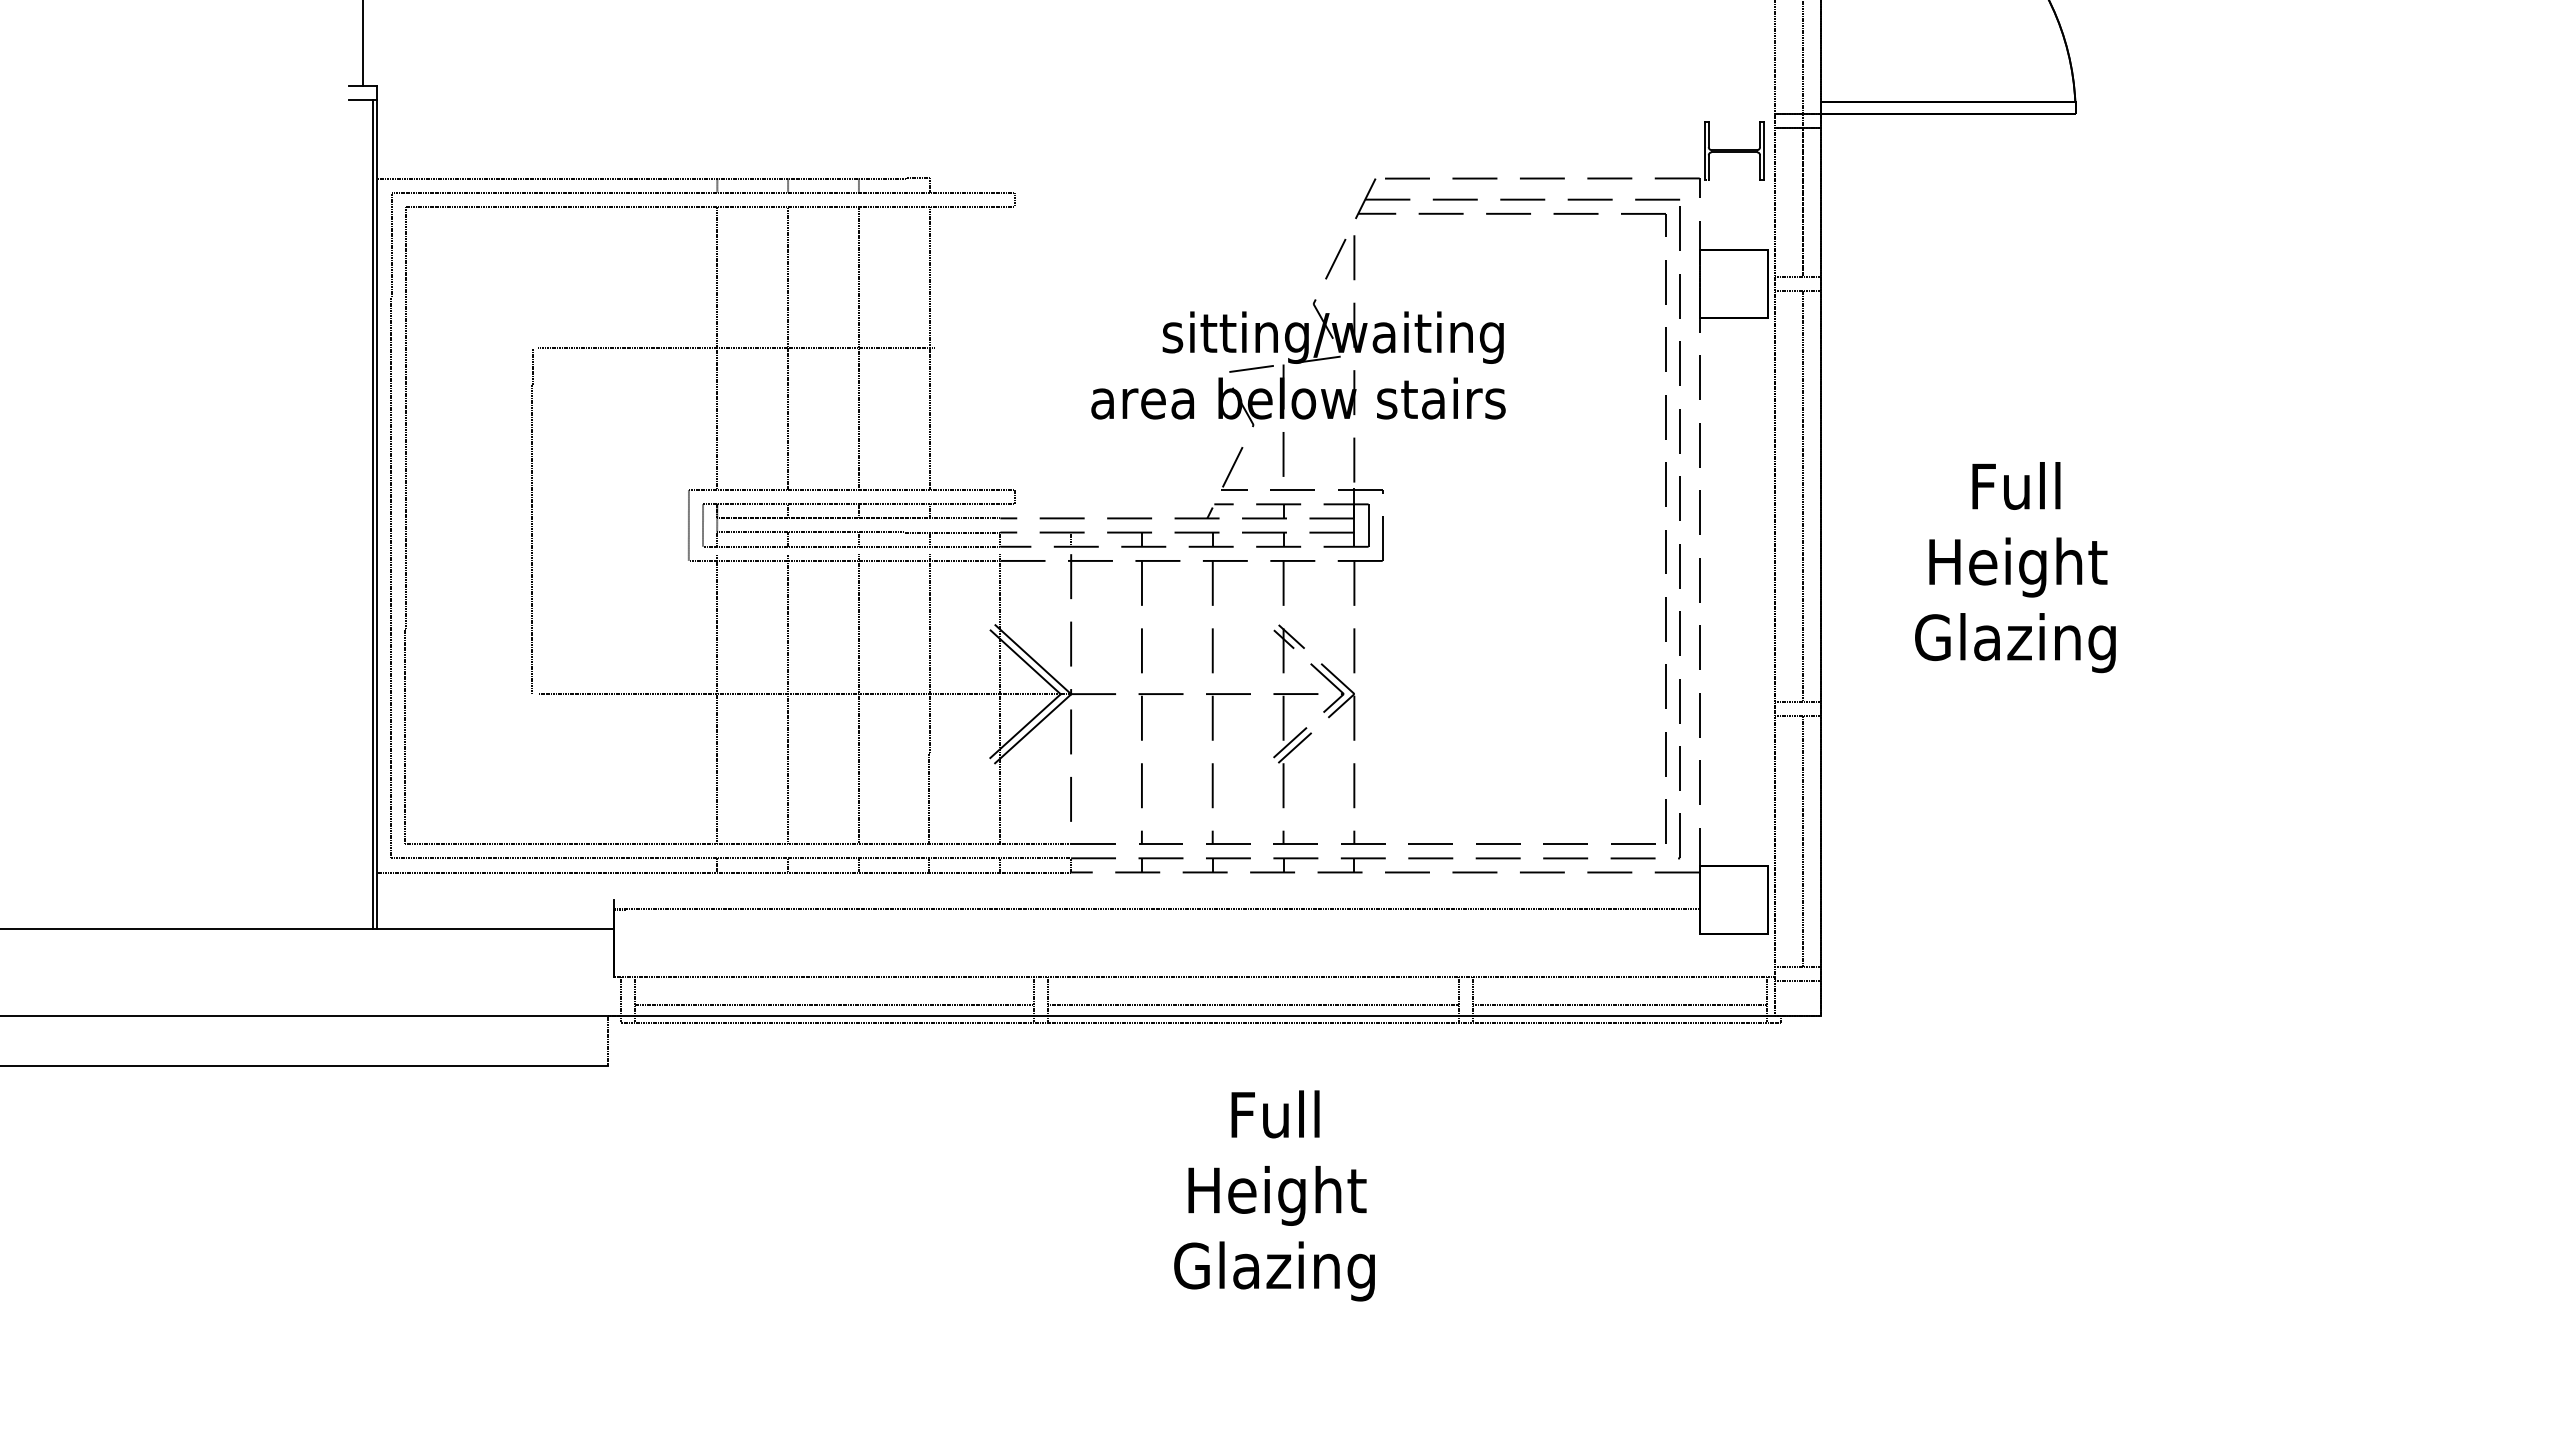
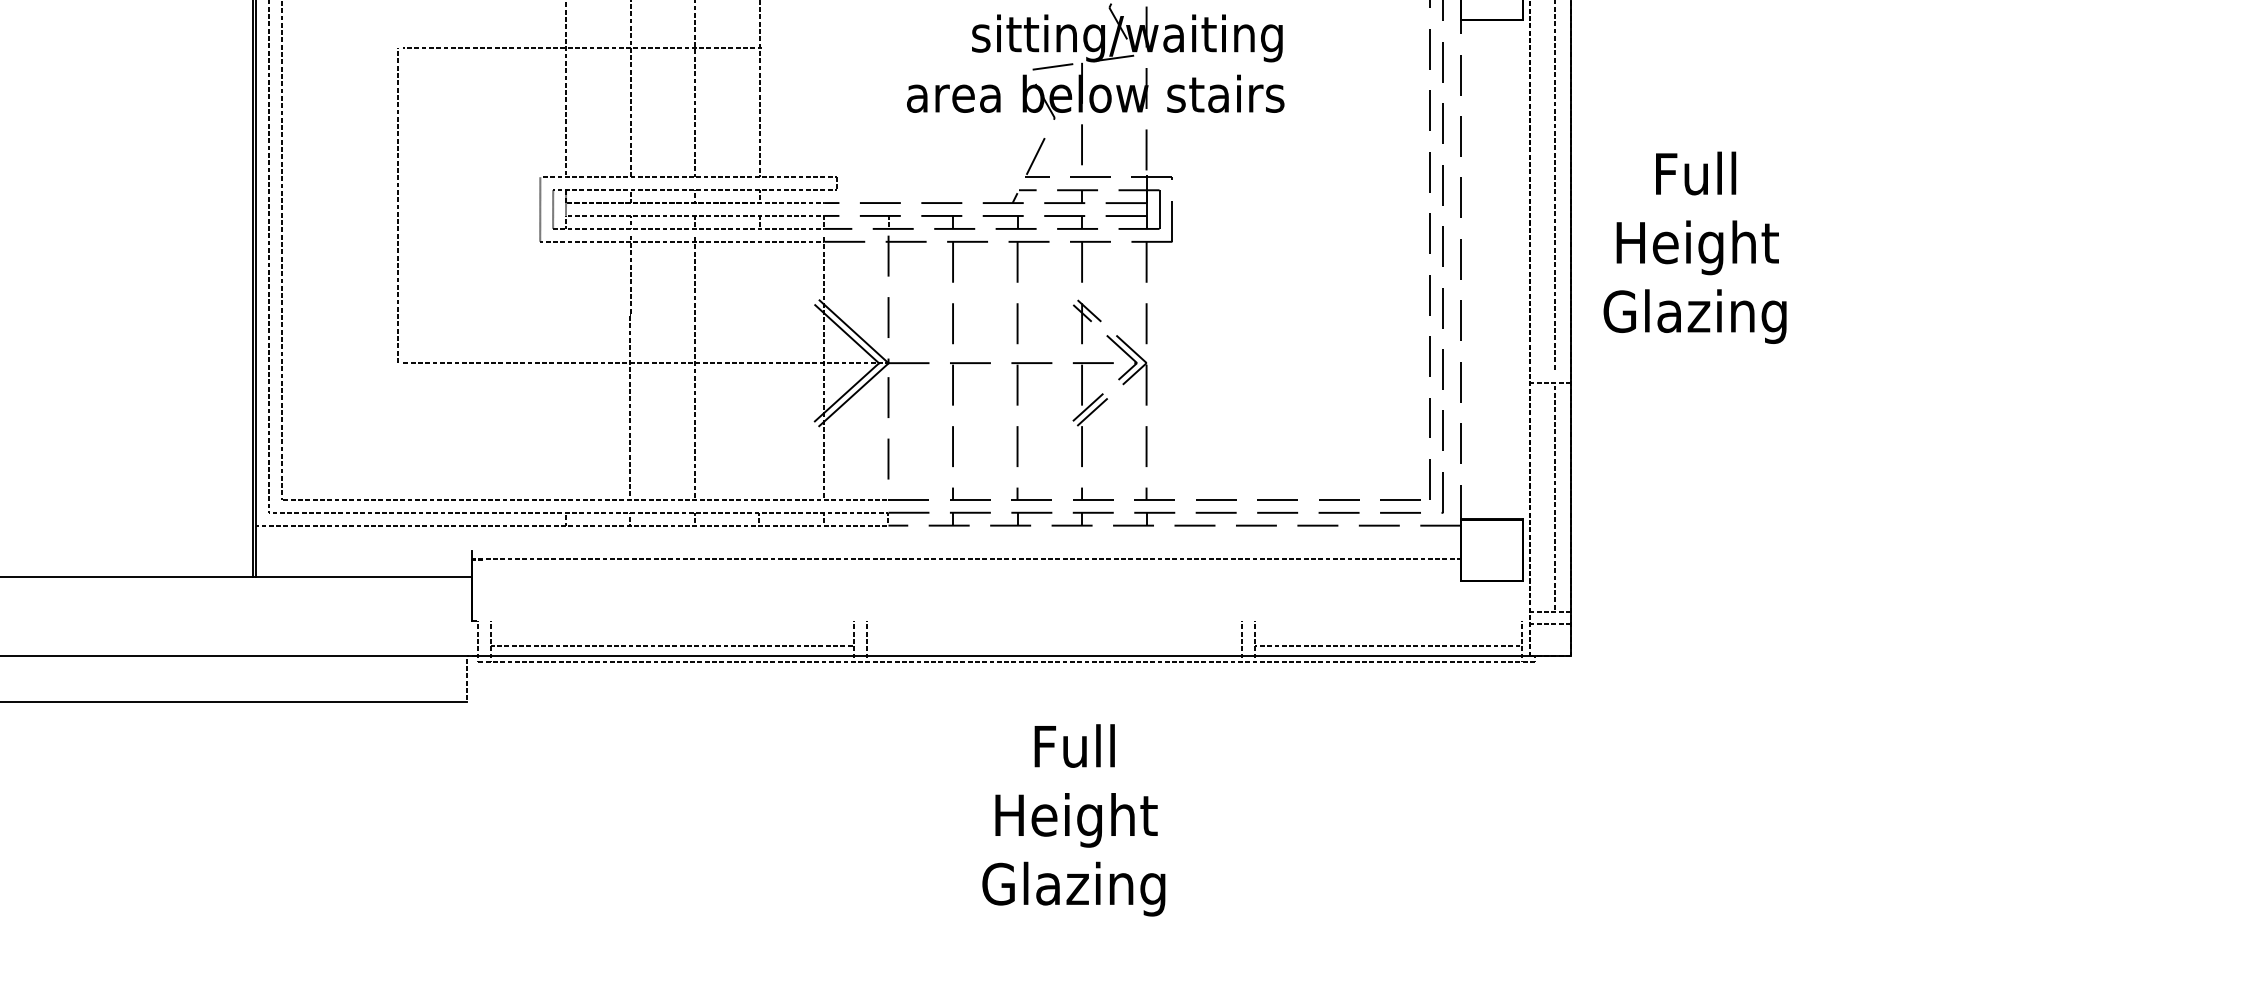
text: (2015, 567) -> (1695, 247), moved
line: (717, 699) -> (566, 368), removed
line: (929, 699) -> (759, 368), removed
line: (1797, 701) -> (1550, 369), removed
line: (1197, 977) -> (1003, 621), removed
line: (1252, 1005) -> (1053, 646), removed

